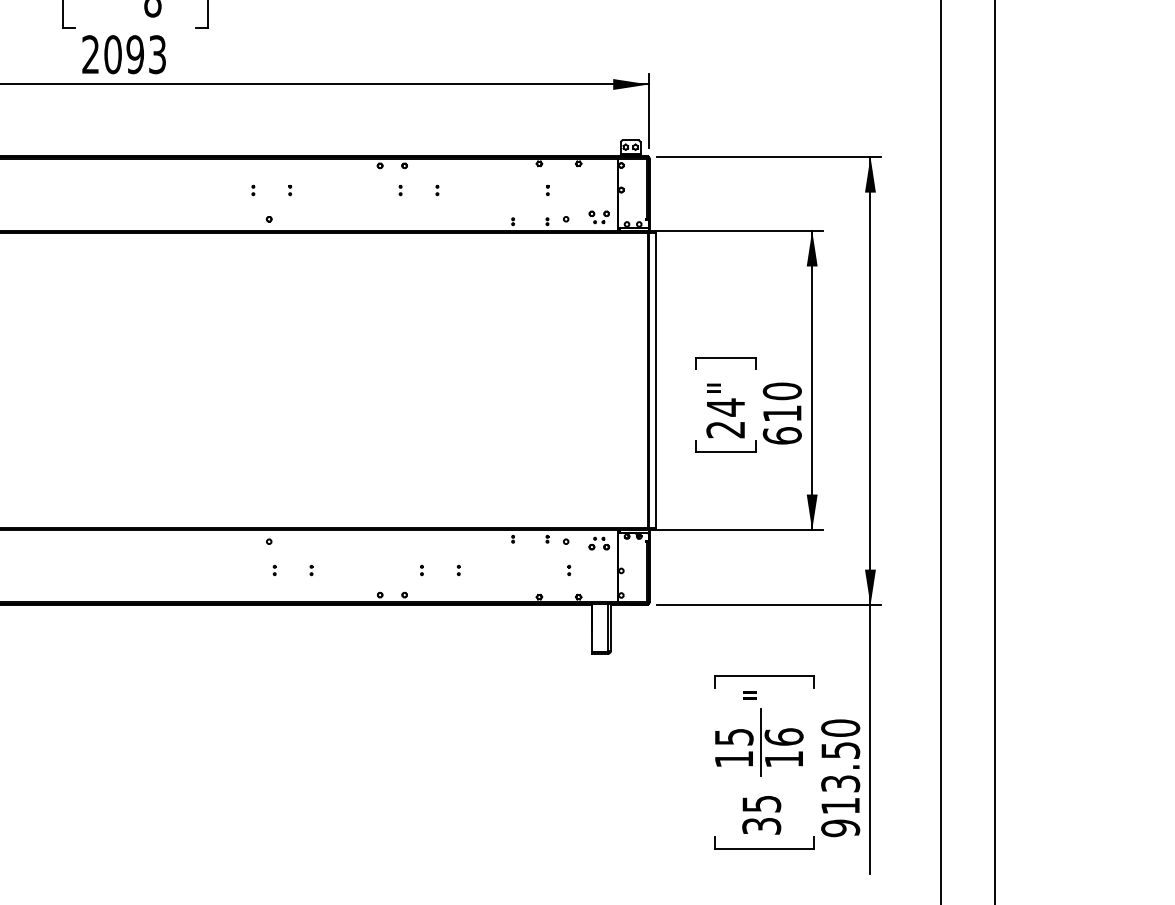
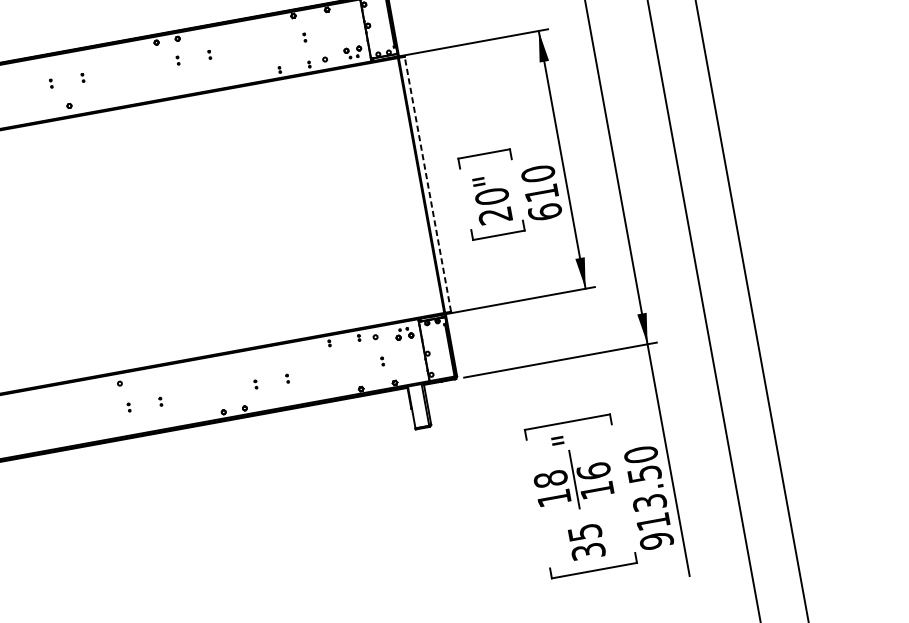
line: (656, 380) -> (428, 184), solid -> dashed
text: (725, 407) -> (491, 196), 24" -> 20"
text: (733, 736) -> (550, 478), 15 -> 18

